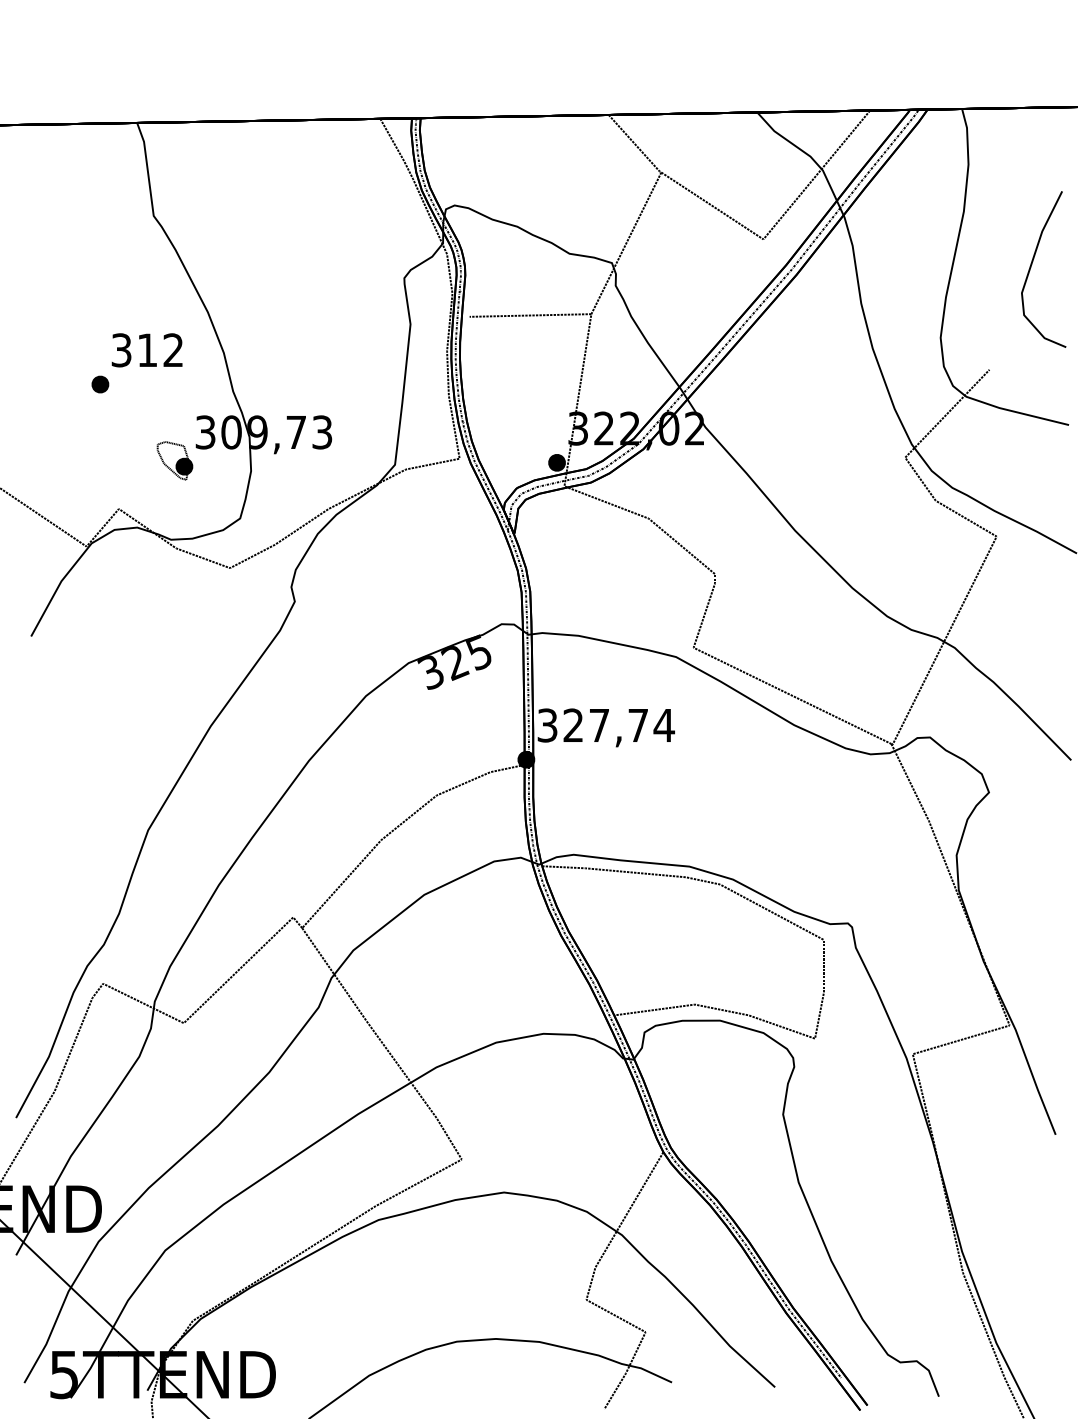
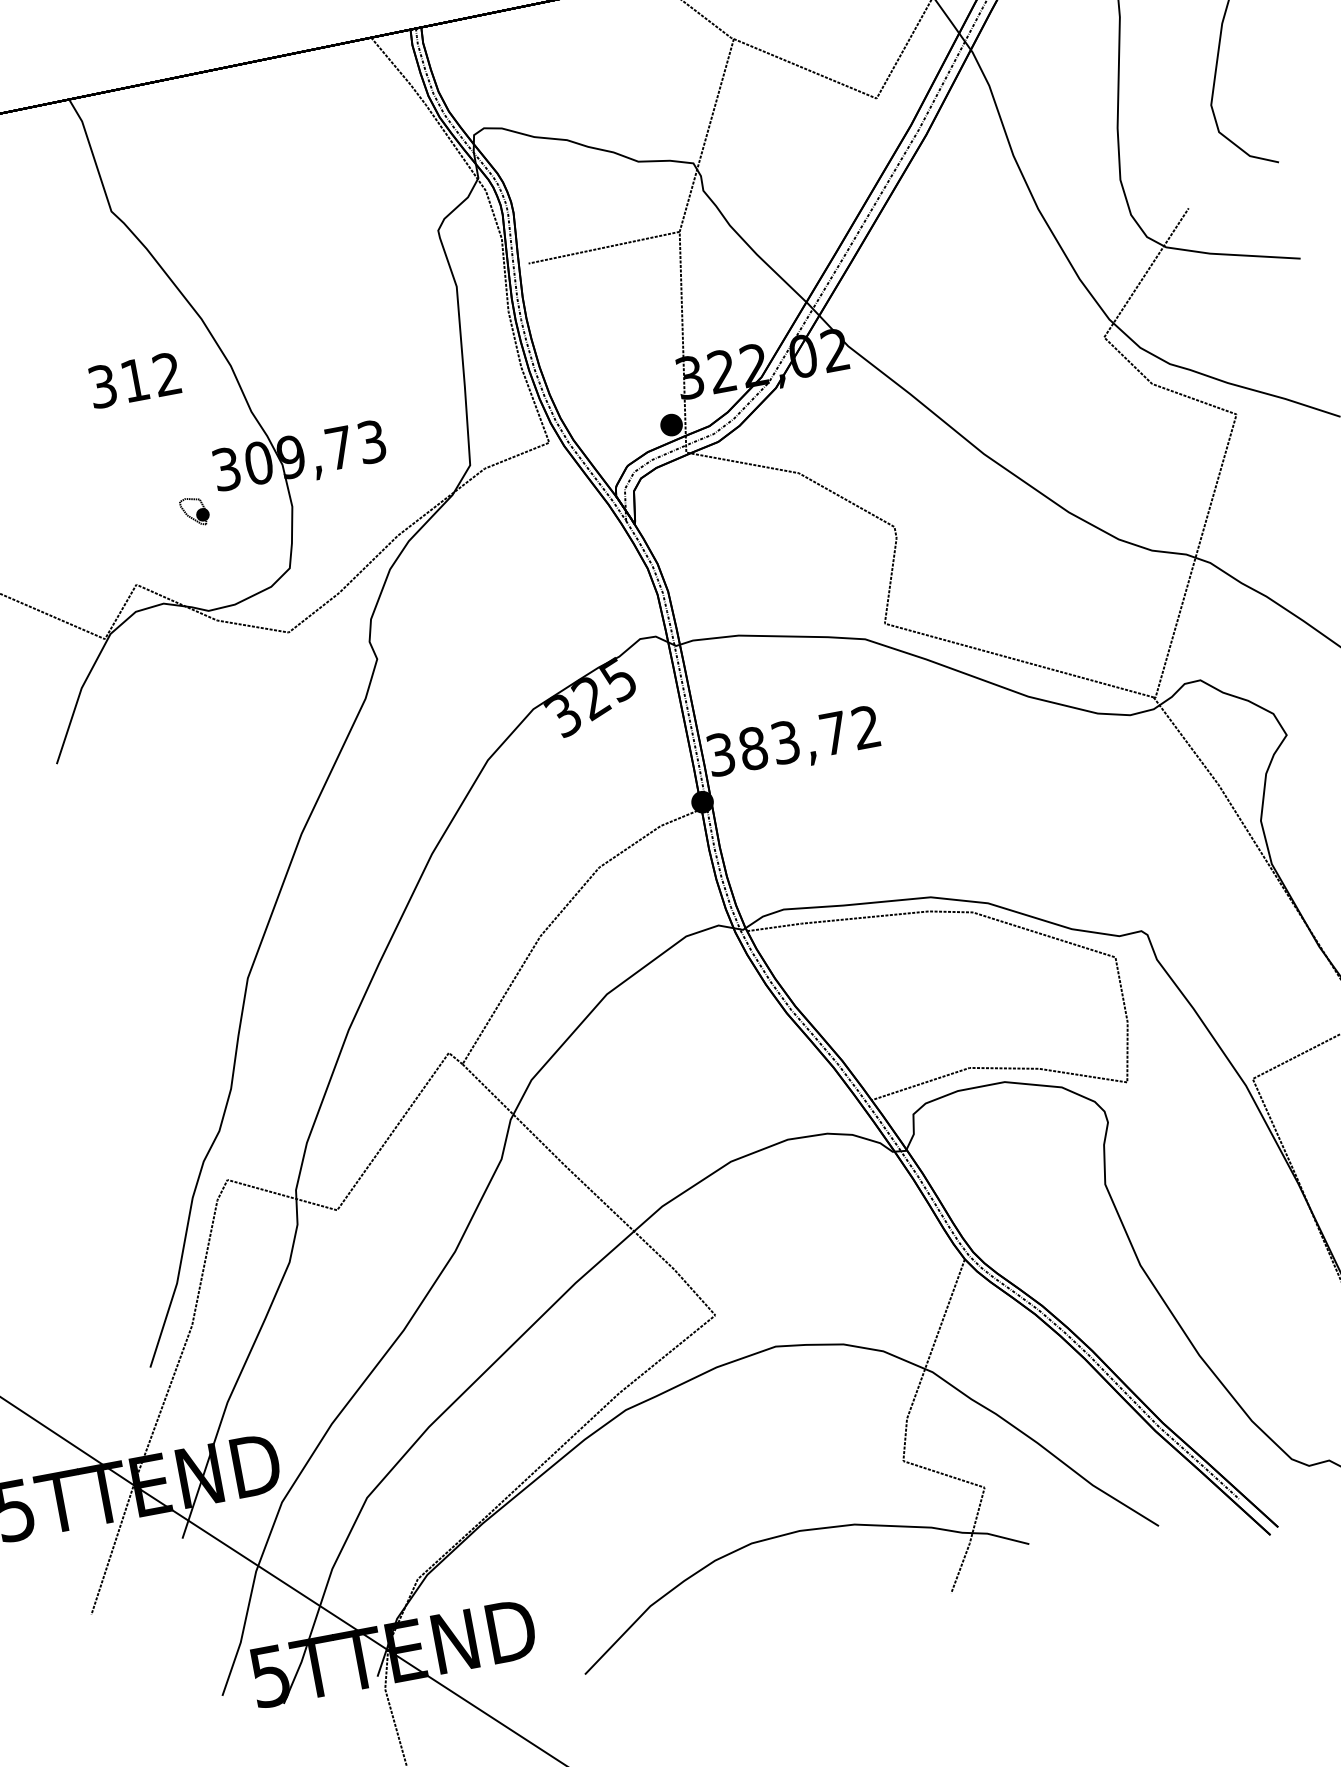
part: (100, 384) -> (84, 433), removed
part: (174, 460) -> (194, 511), size x0.6
text: (619, 725) -> (810, 737), 327,74 -> 383,72

